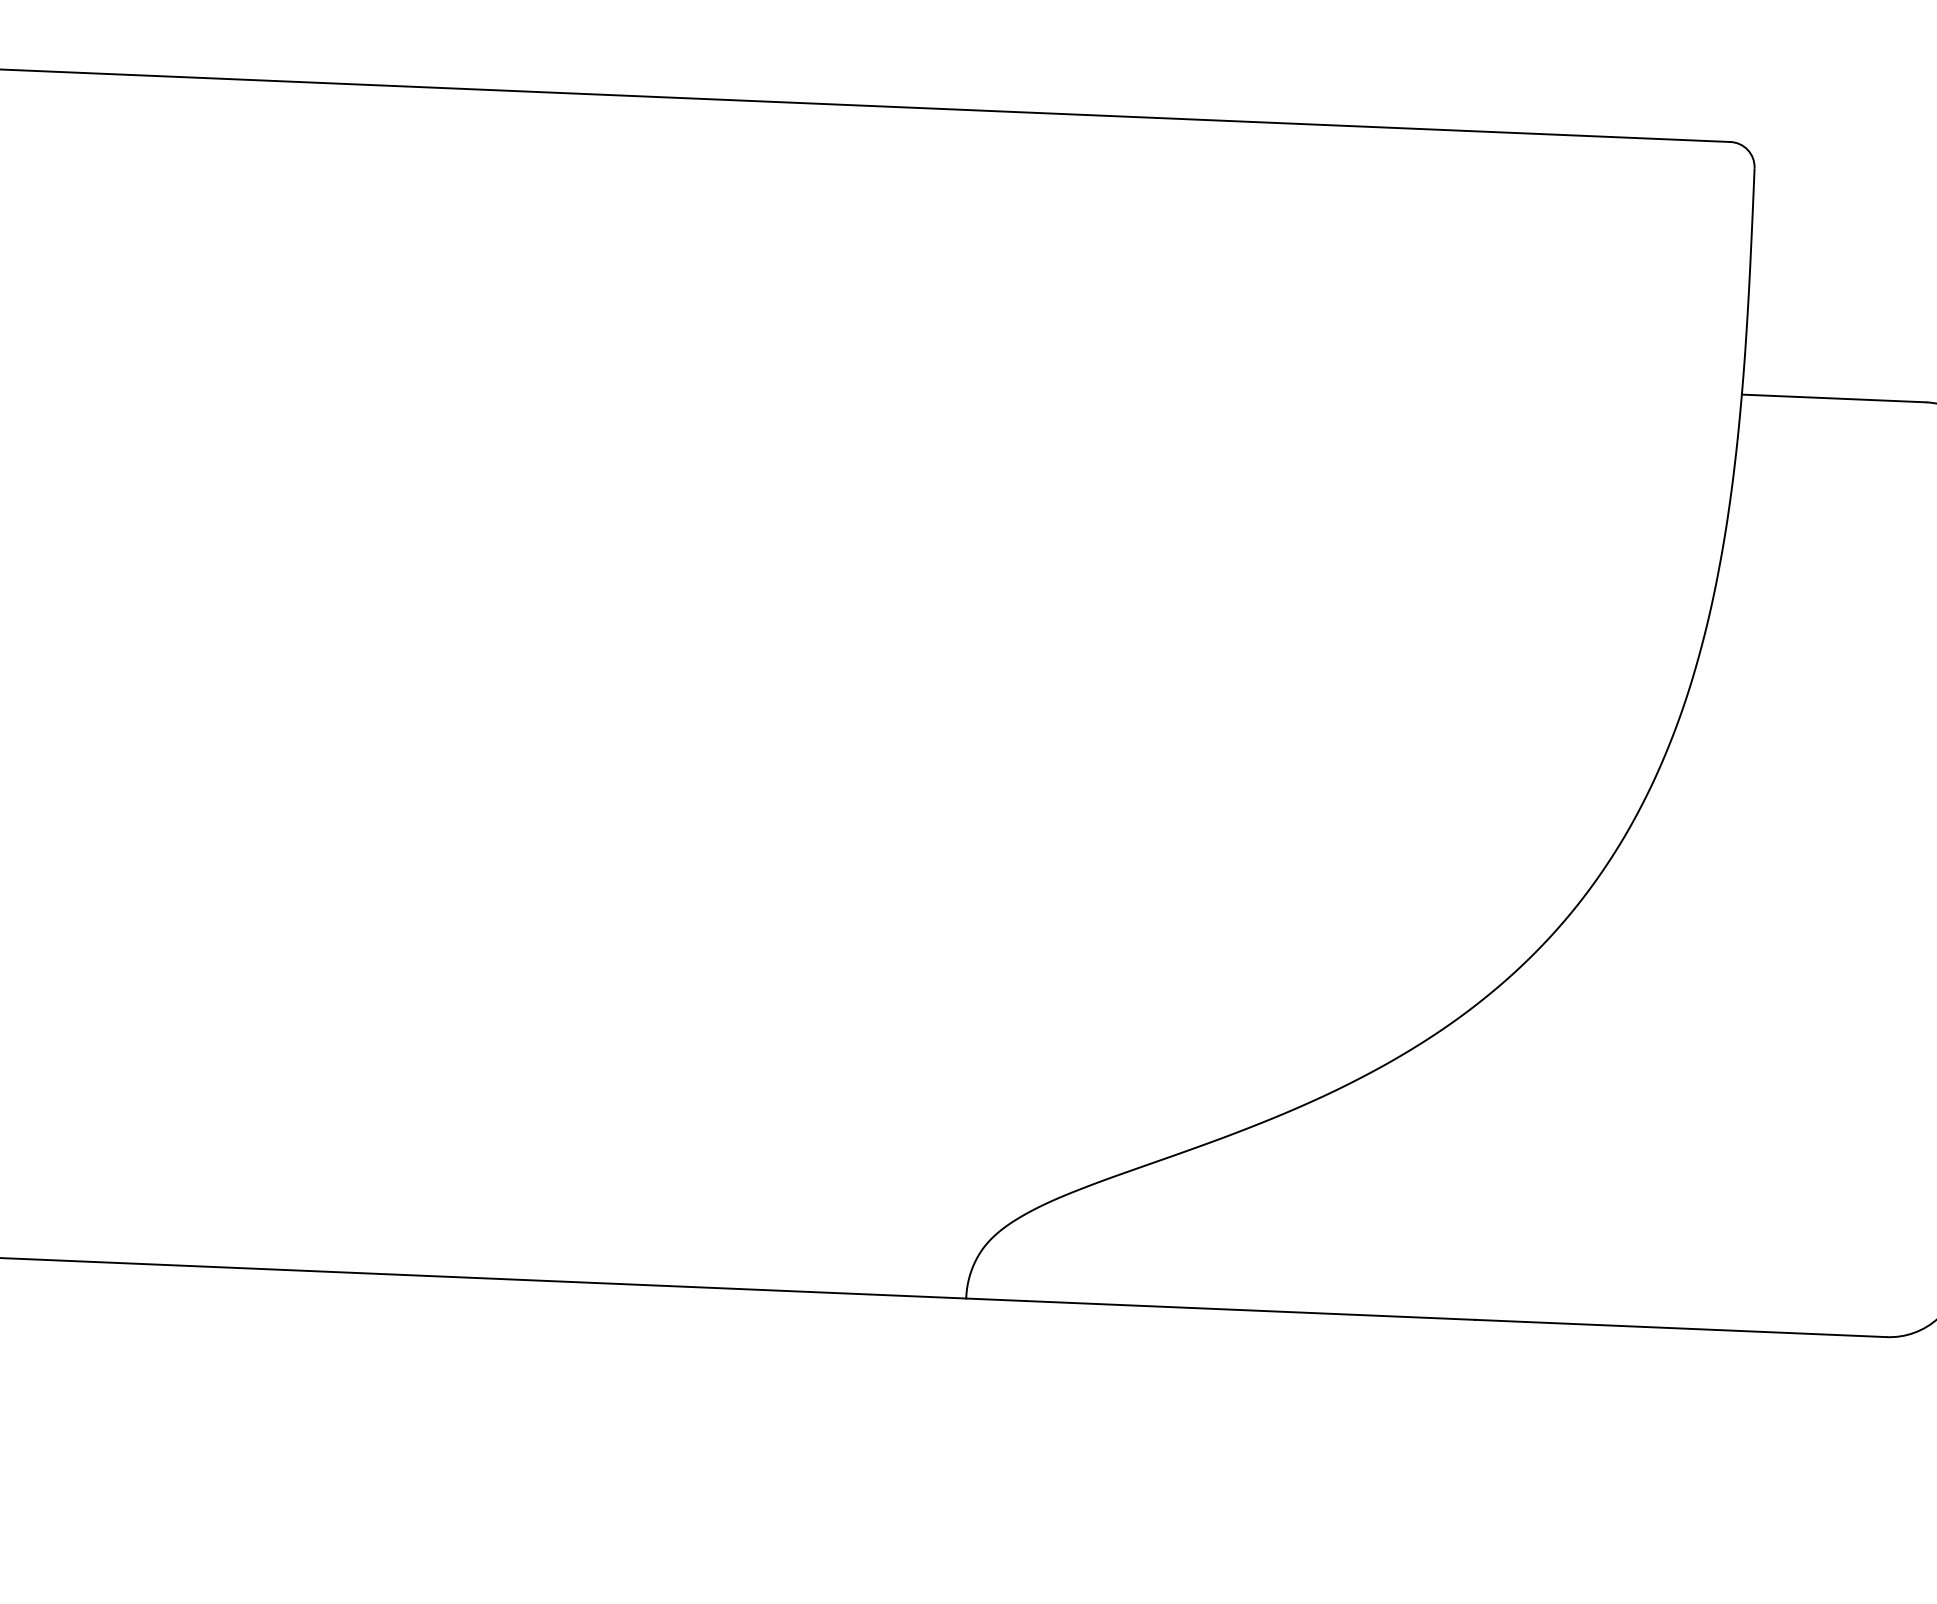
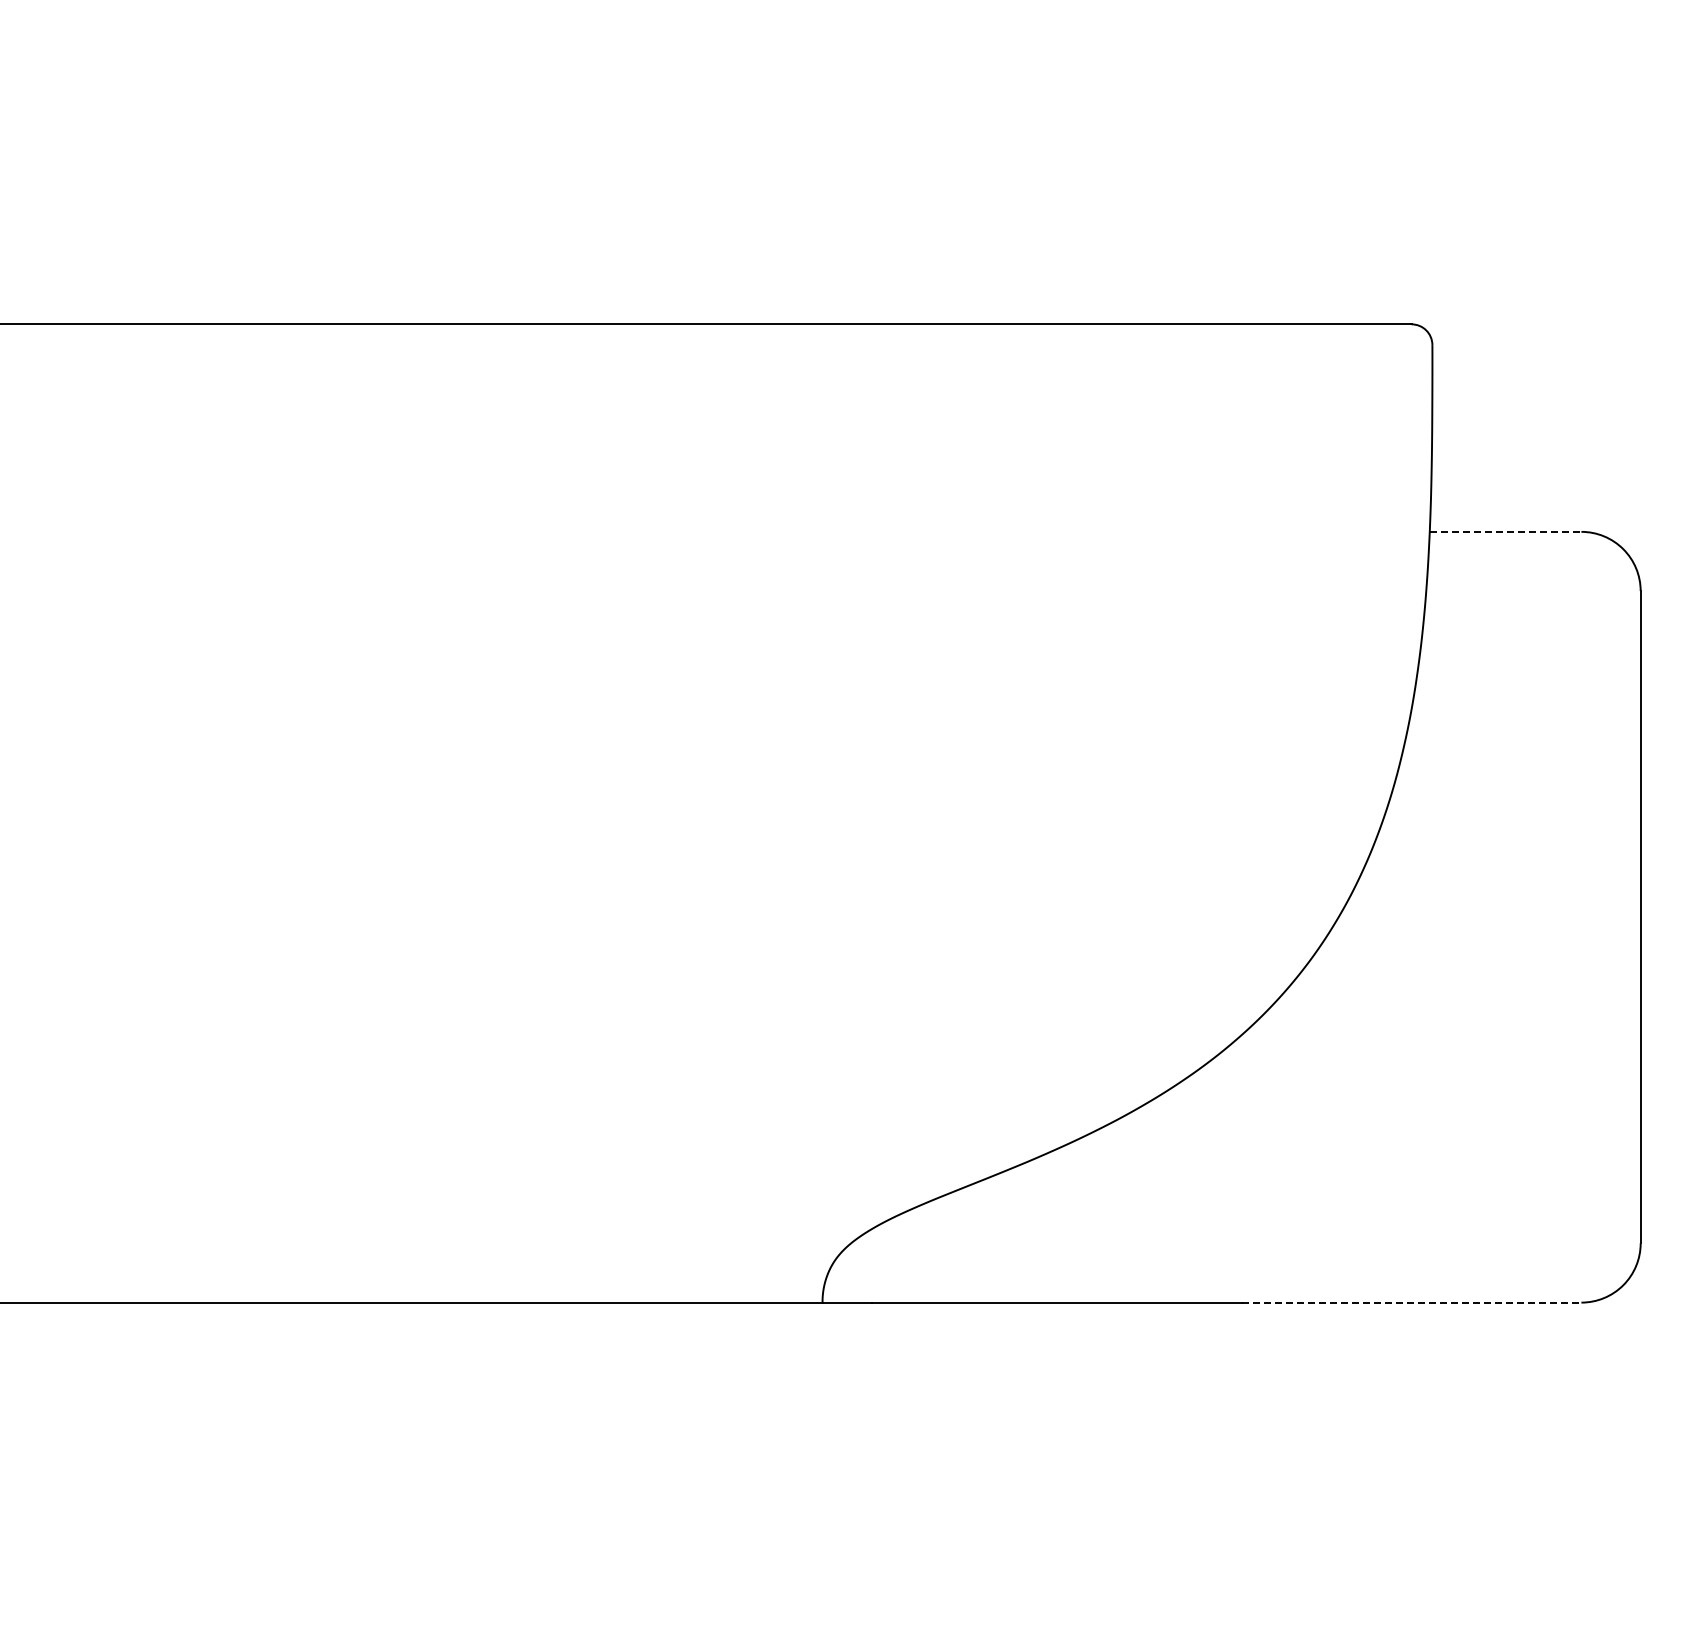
line: (1833, 398) -> (1505, 531), solid -> dashed
line: (1680, 1328) -> (1411, 1302), solid -> dashed

